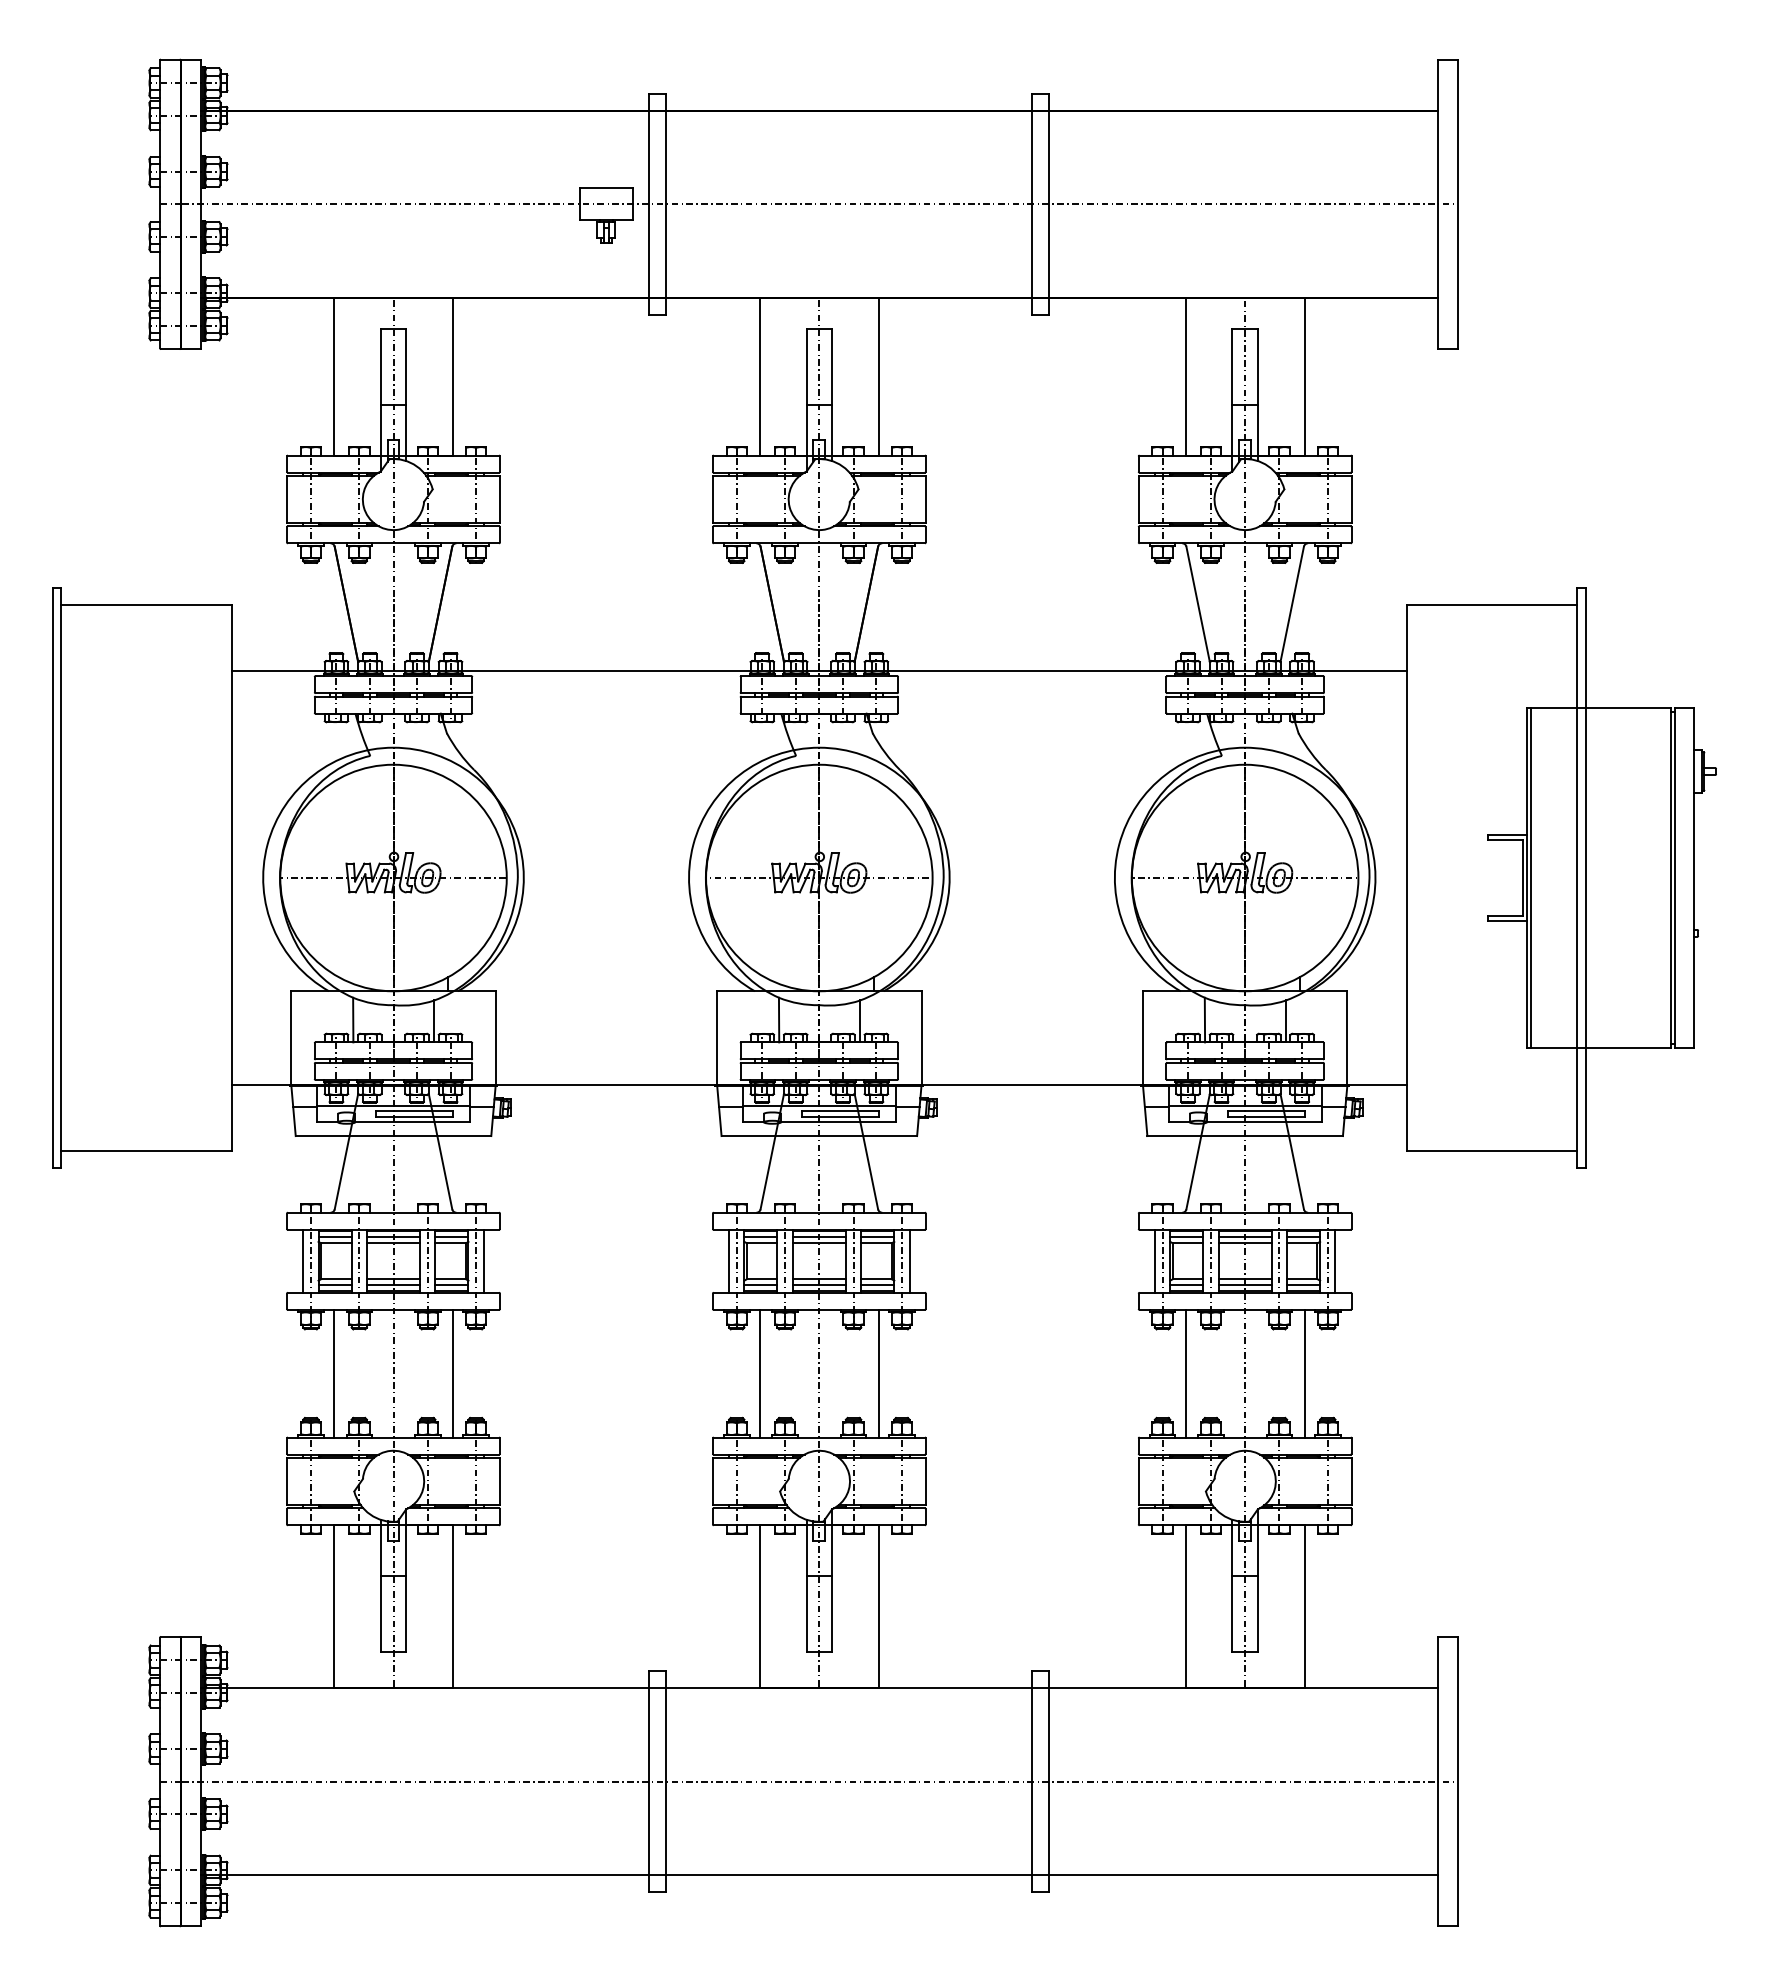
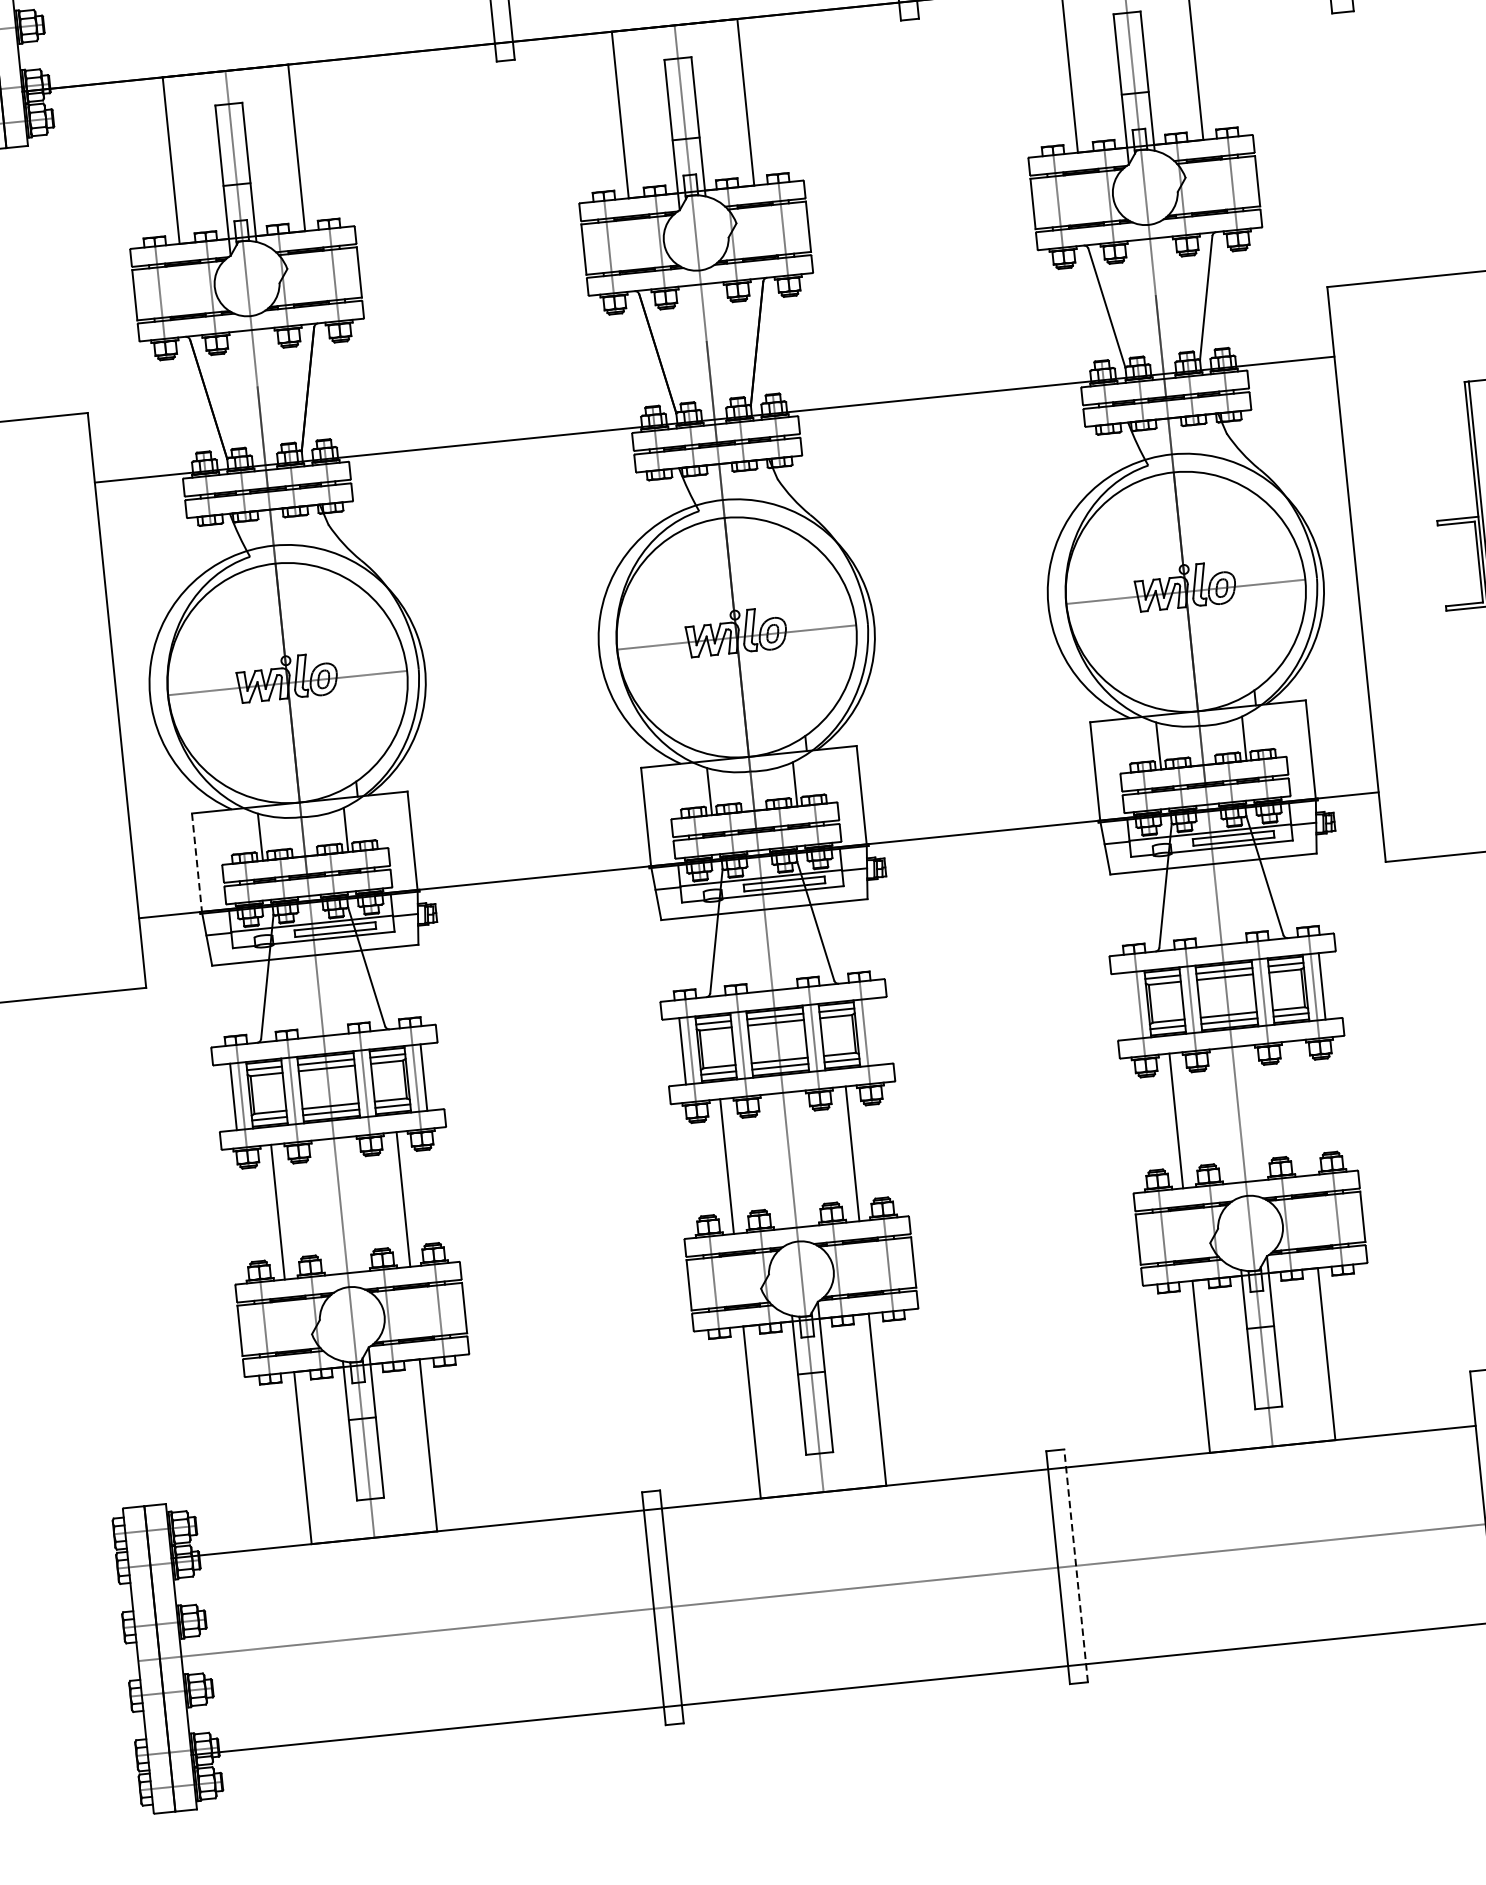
line: (291, 1037) -> (197, 862), solid -> dashed
line: (909, 1260) -> (872, 1031), removed
line: (1154, 1260) -> (1131, 1004), removed
line: (1304, 1373) -> (1301, 1108), removed
line: (1049, 1781) -> (1076, 1565), solid -> dashed

